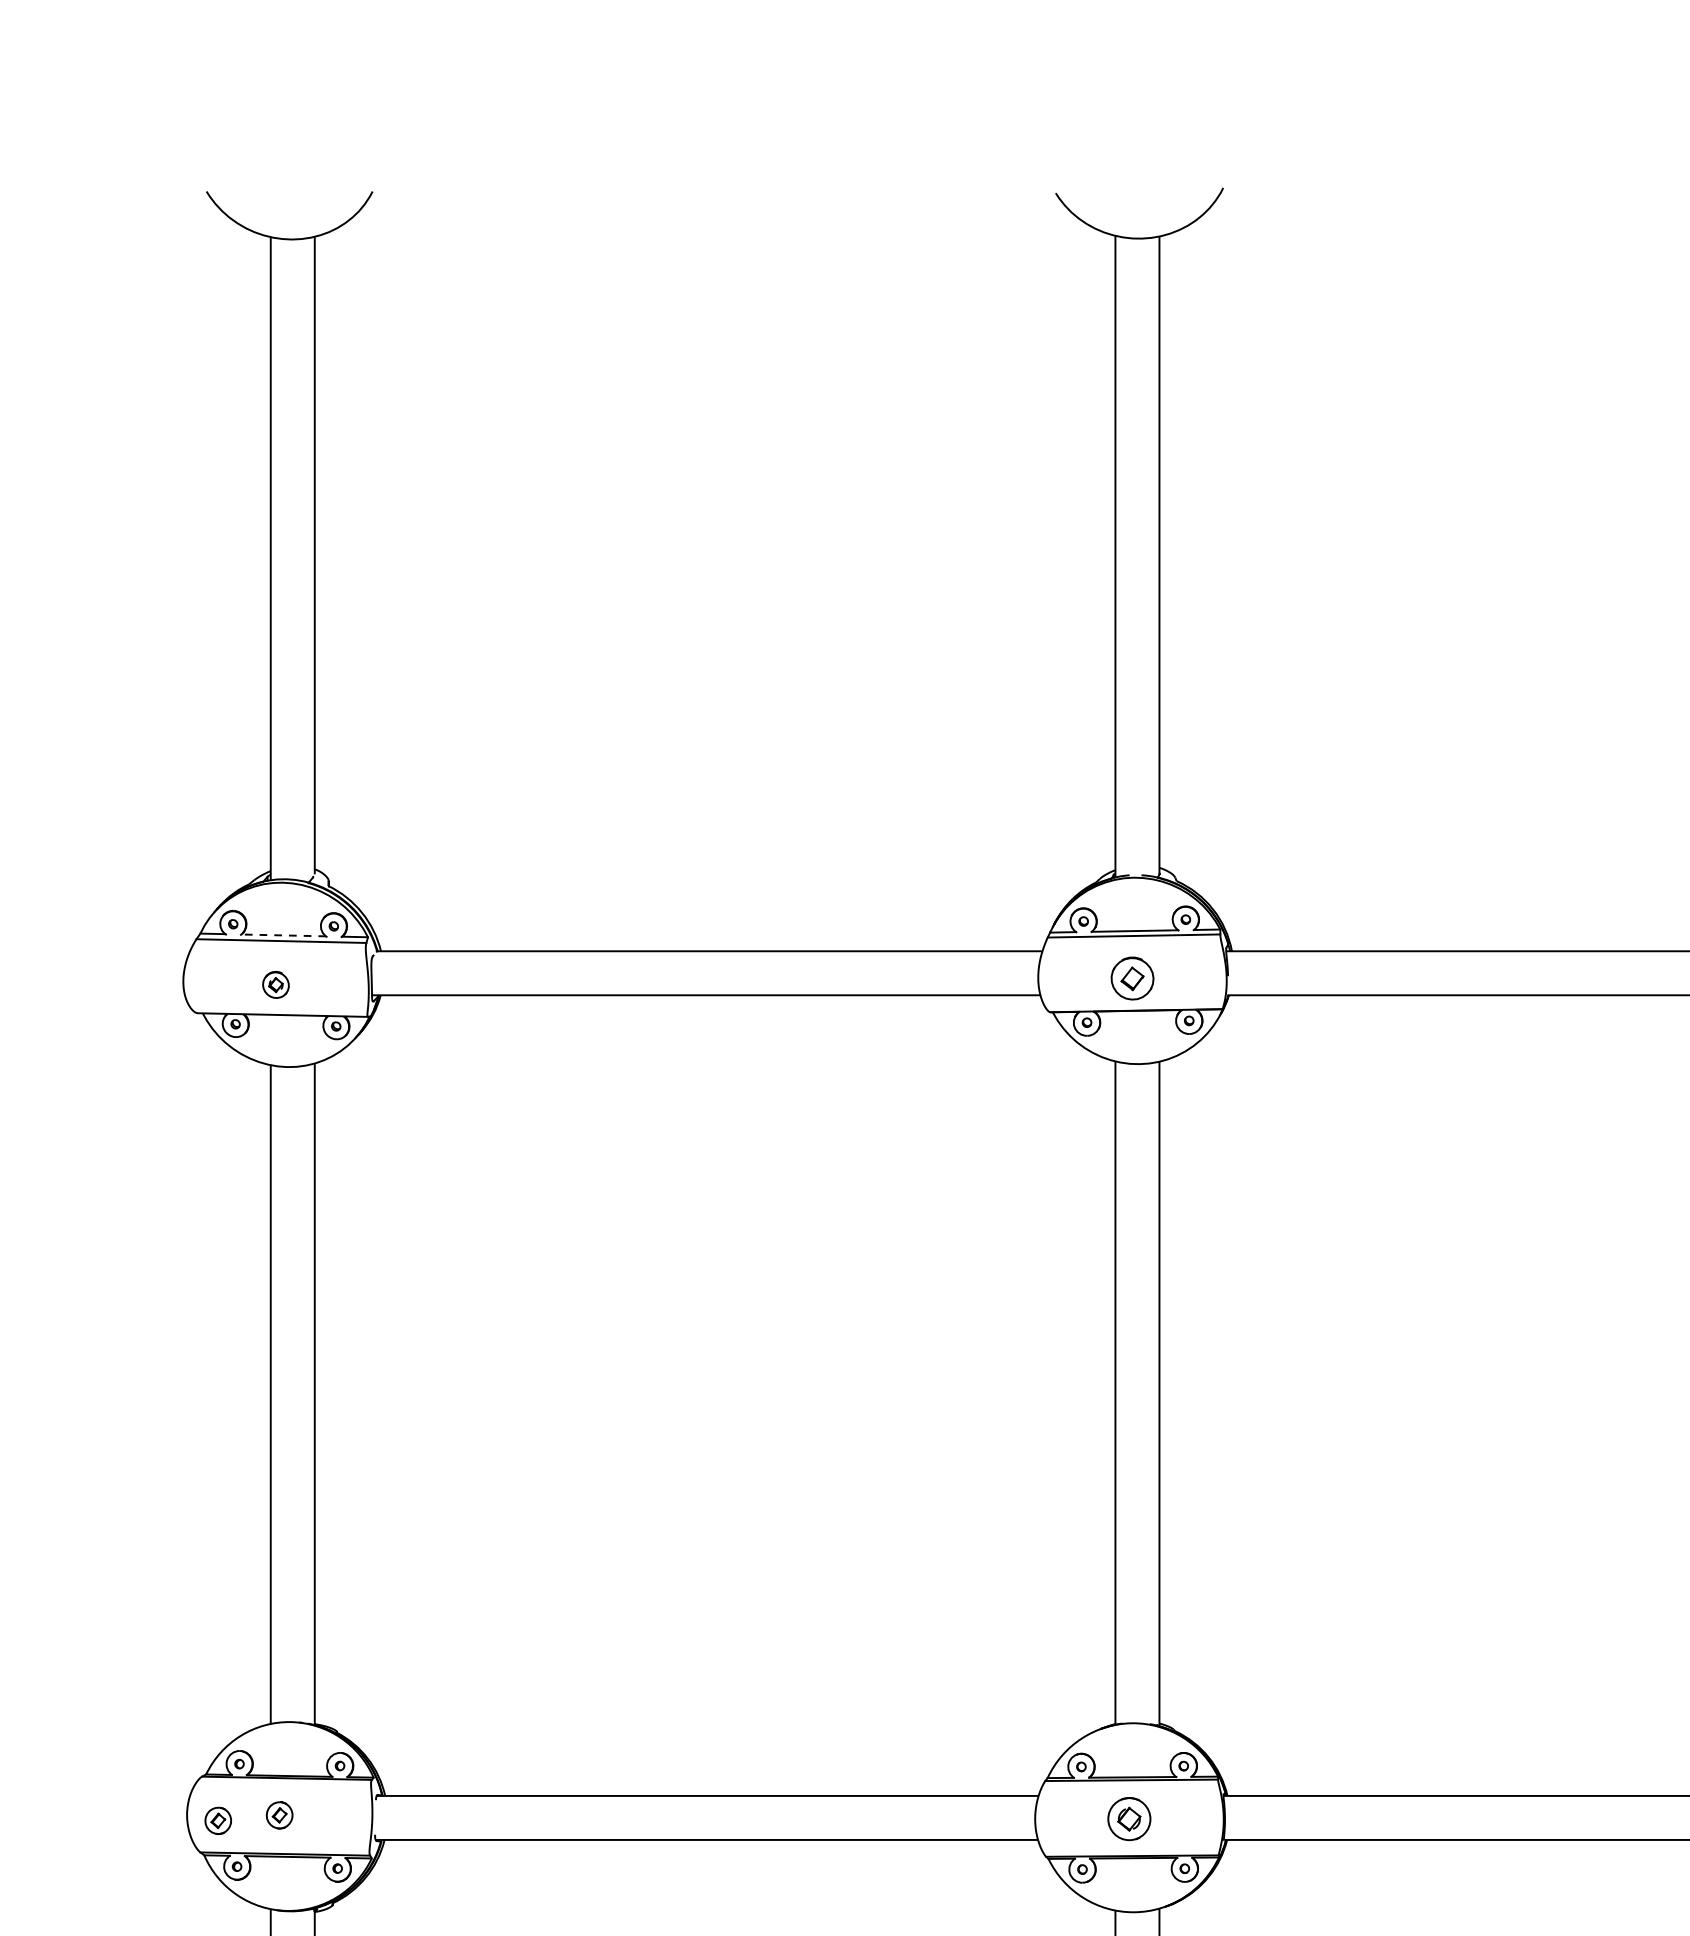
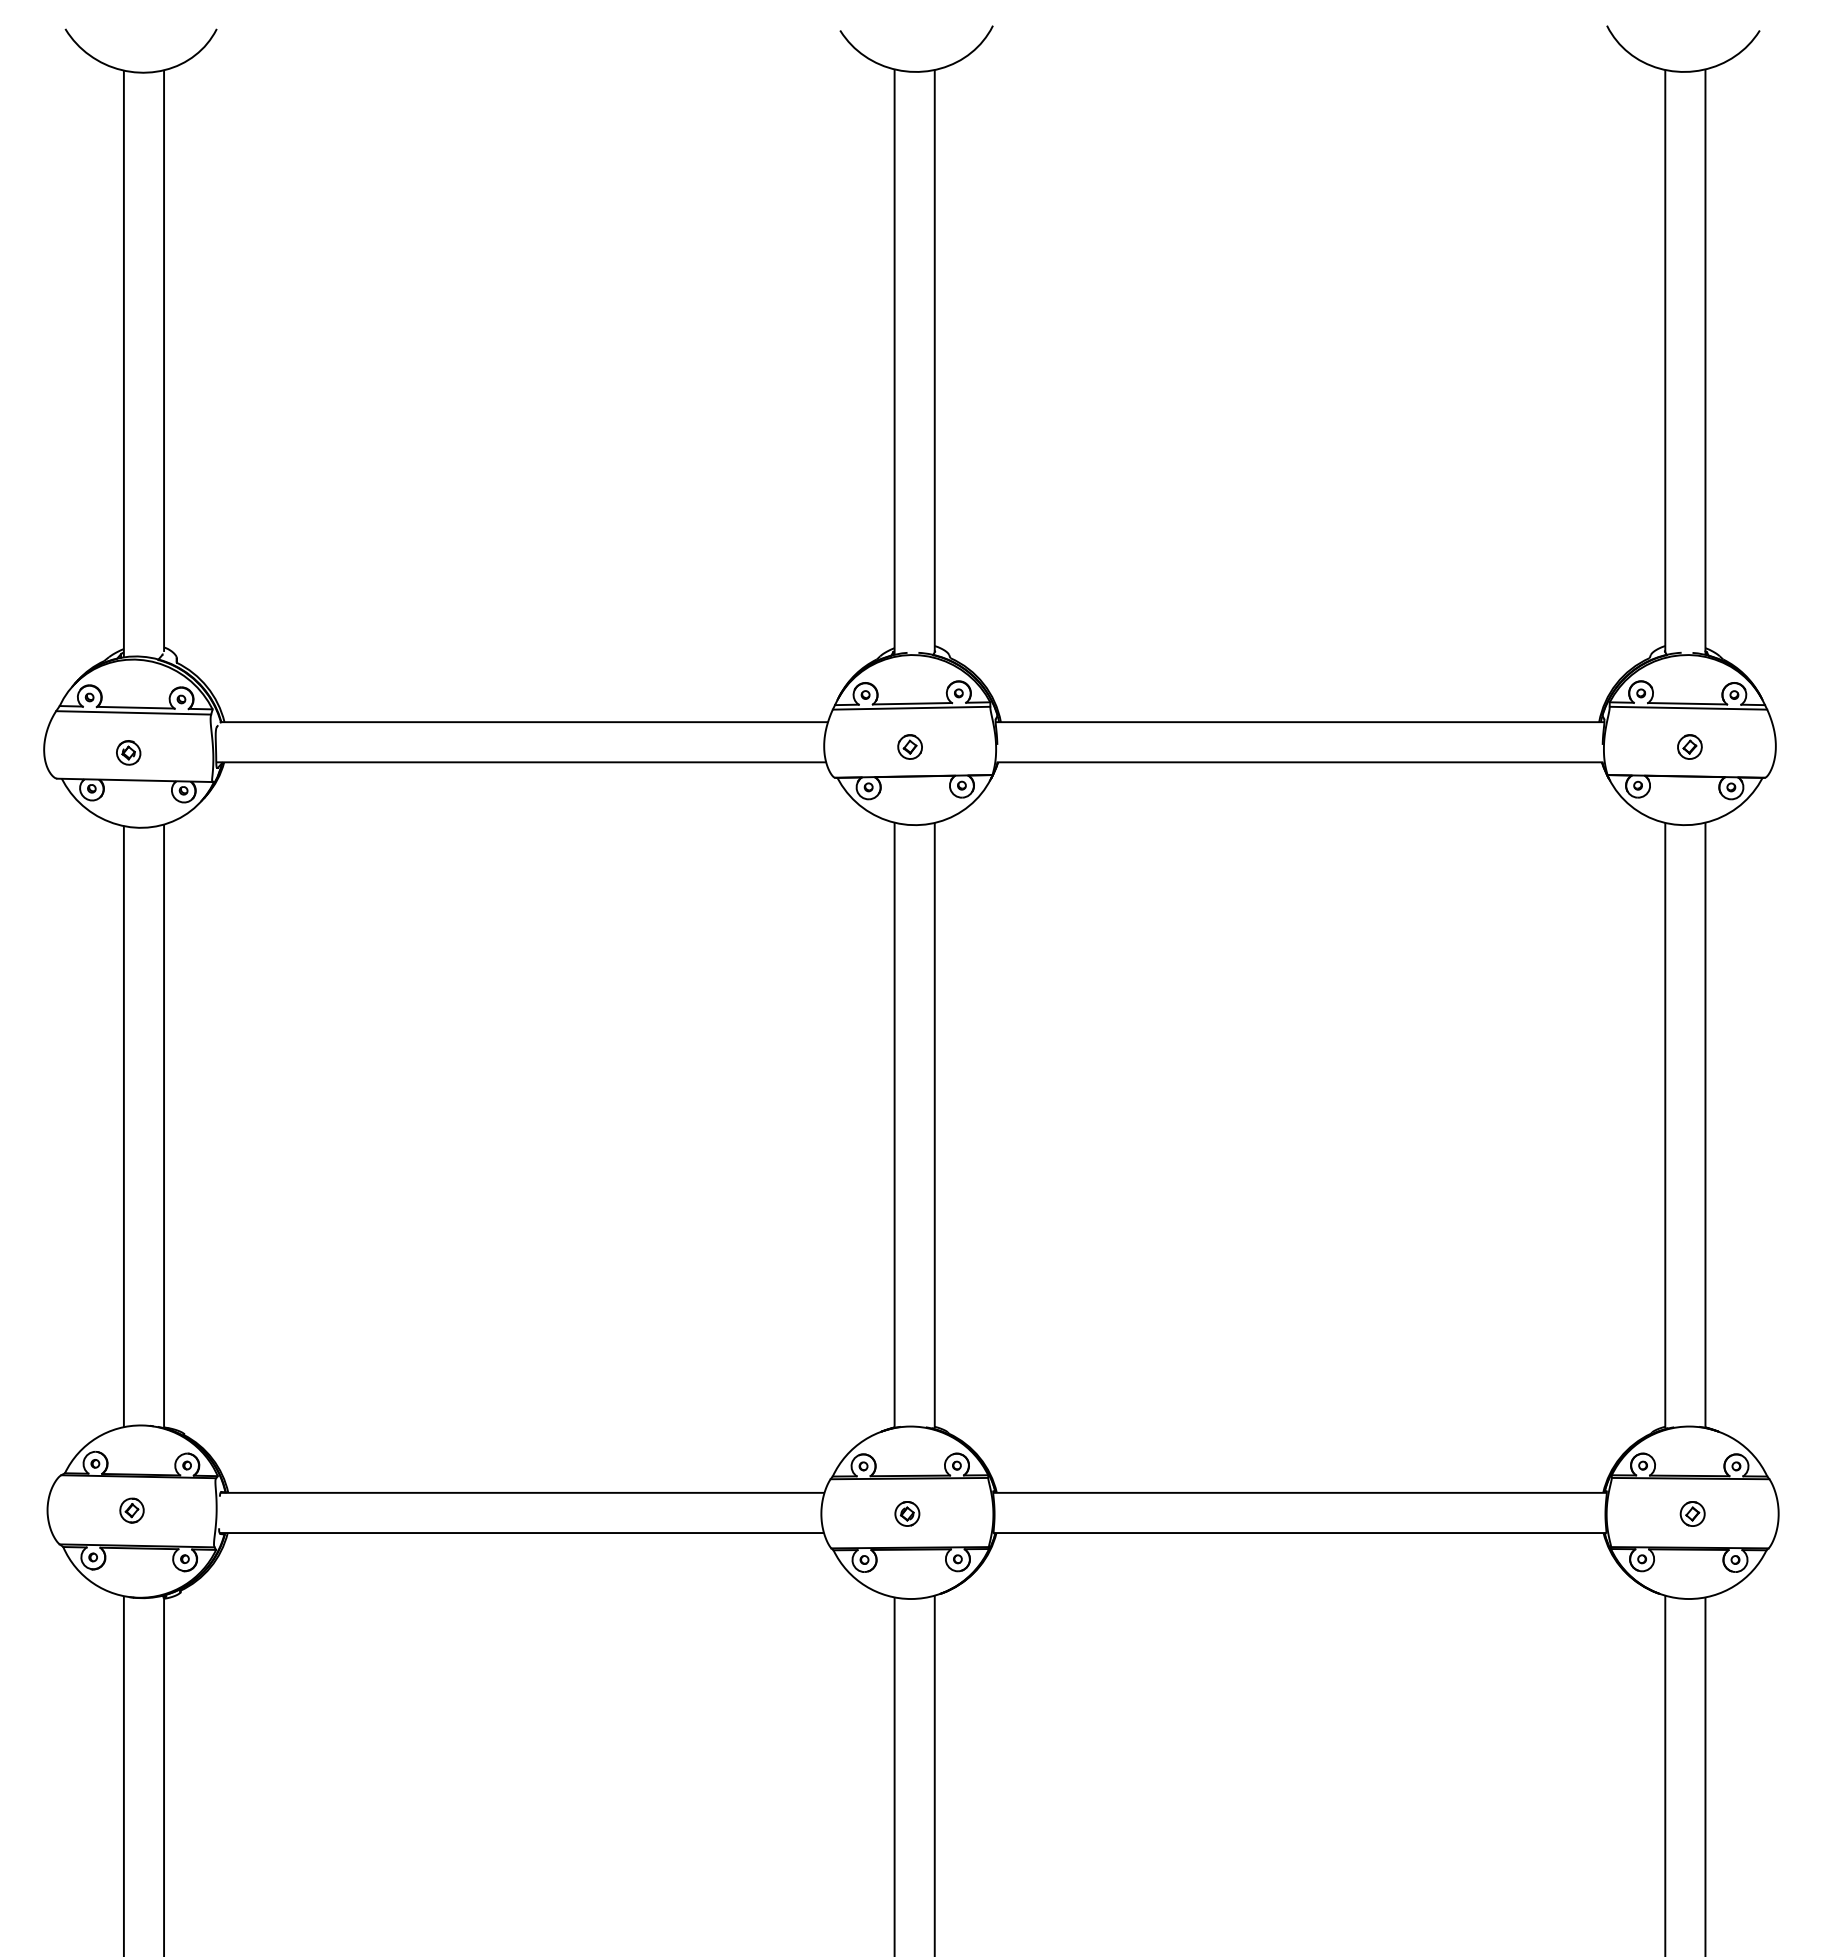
line: (283, 935) -> (135, 707), dashed -> solid
part: (1131, 977) -> (909, 746), size x0.62
part: (1129, 1818) -> (907, 1513), size x0.62
part: (217, 1820) -> (75, 1515), removed

